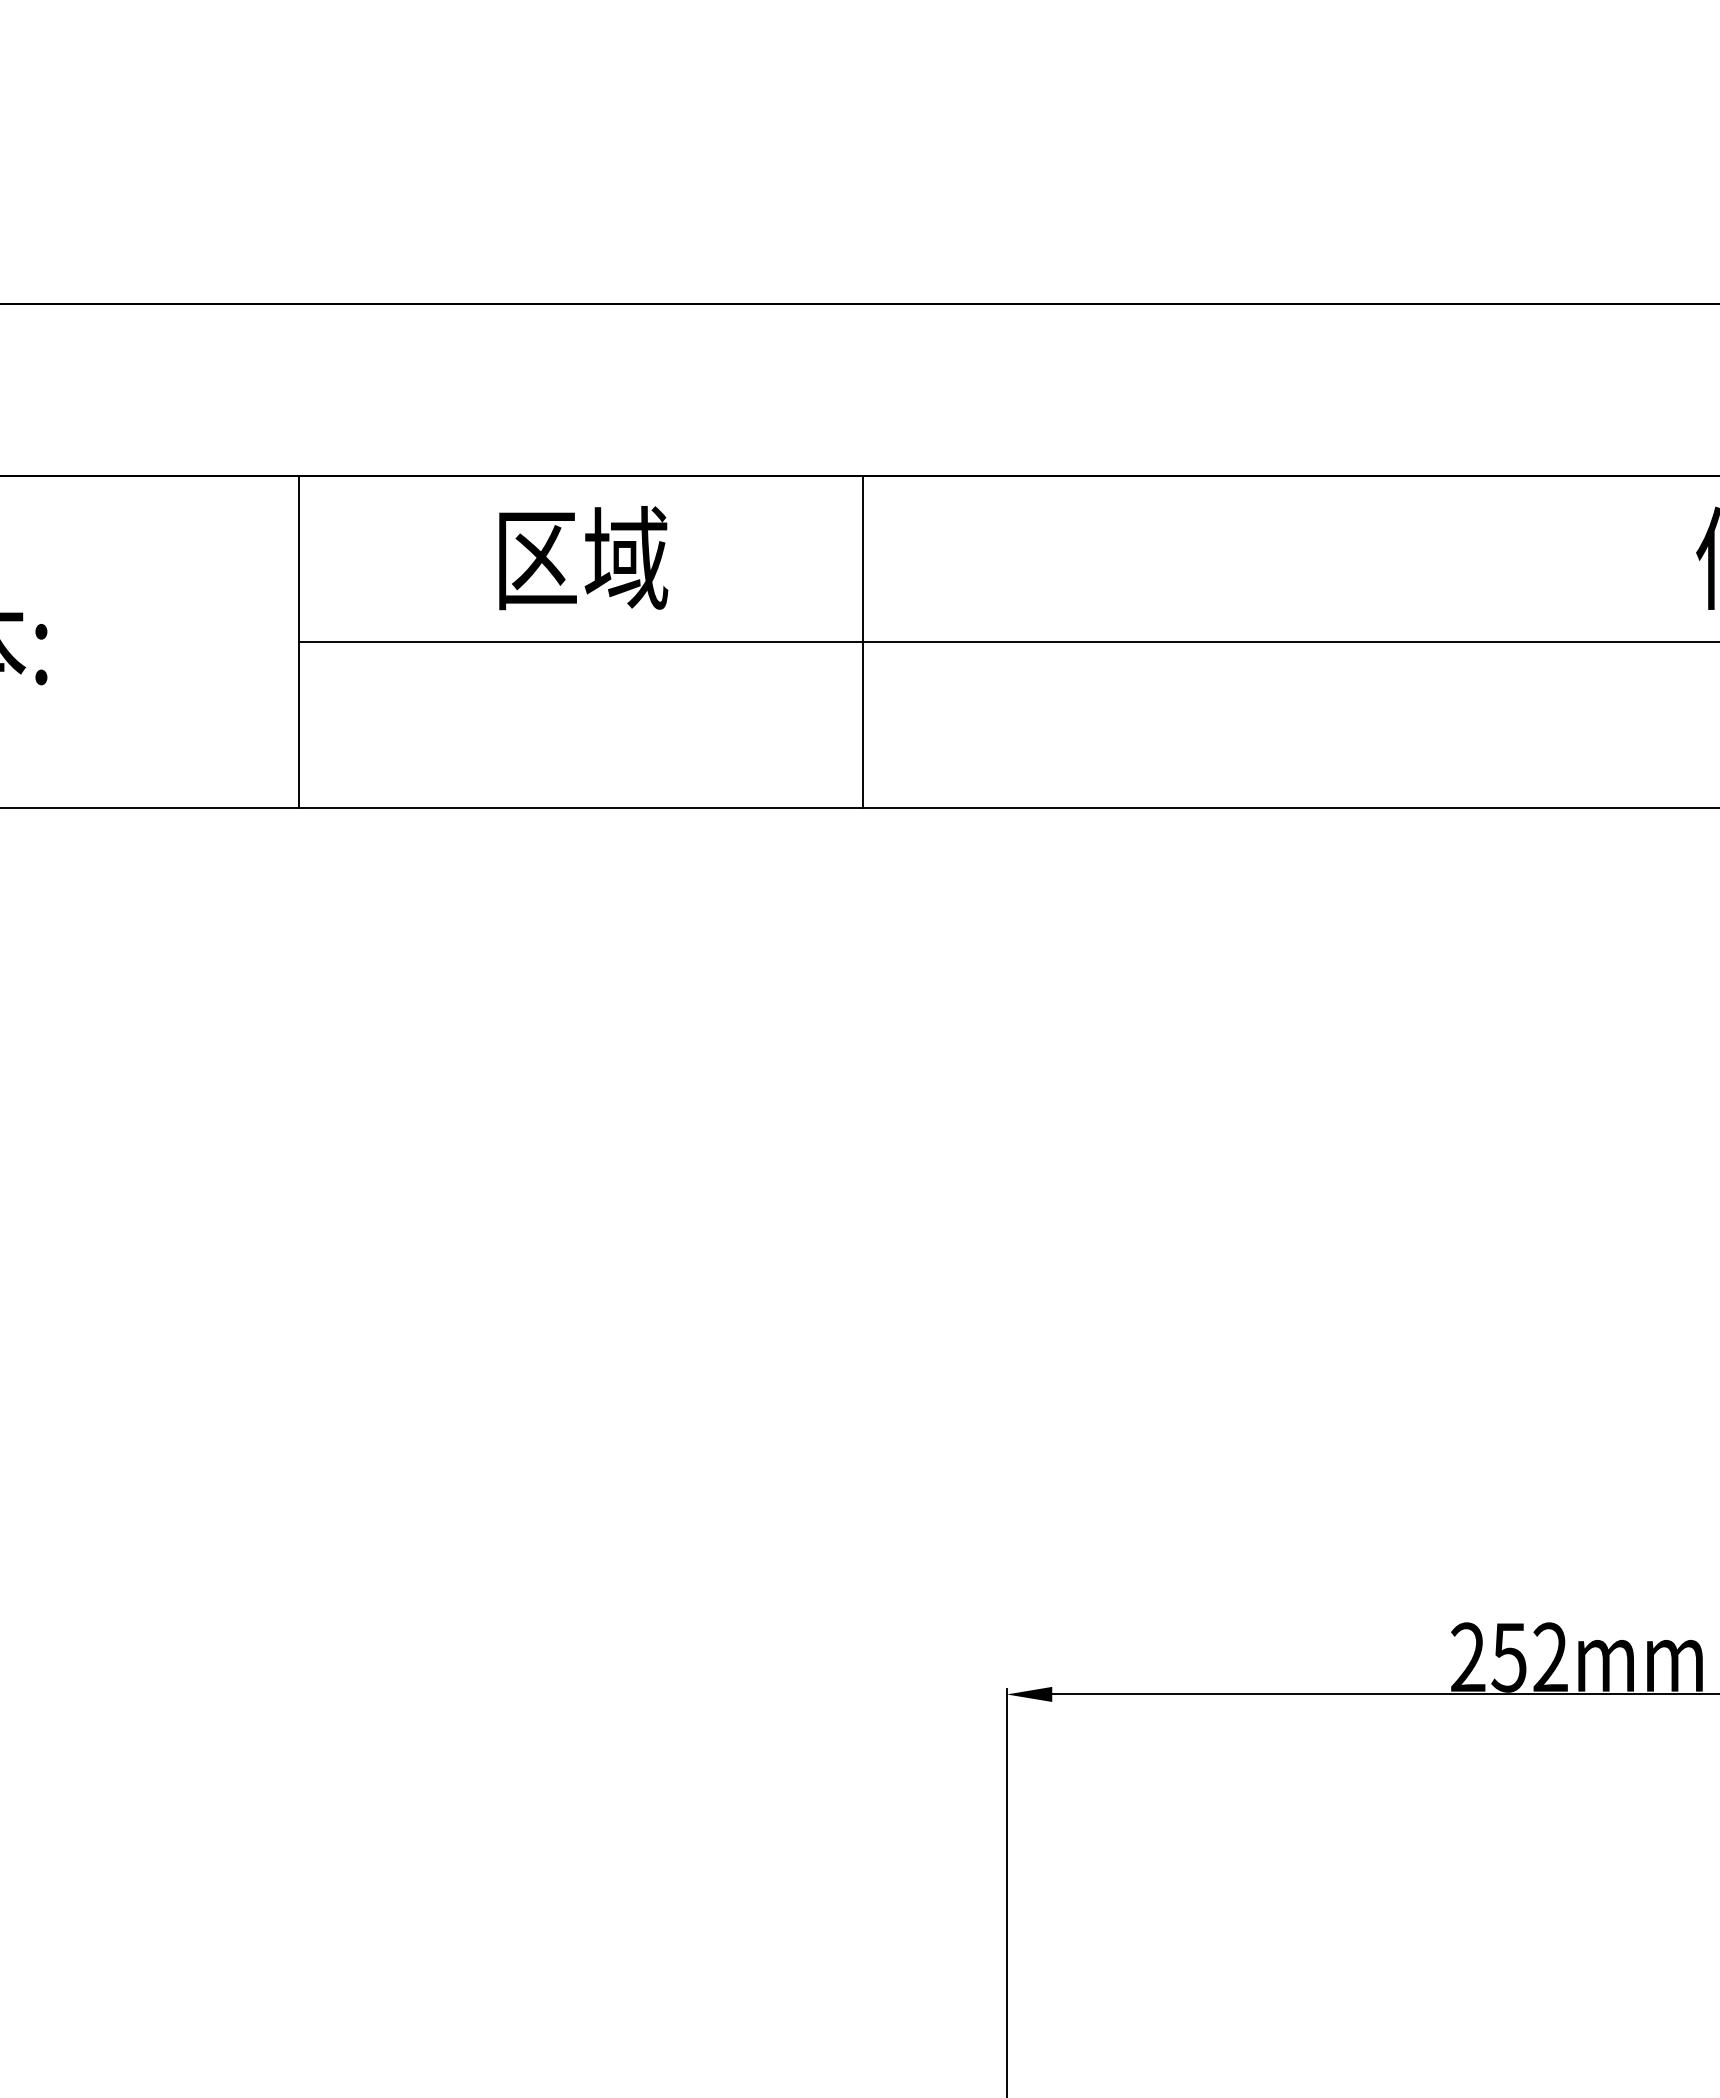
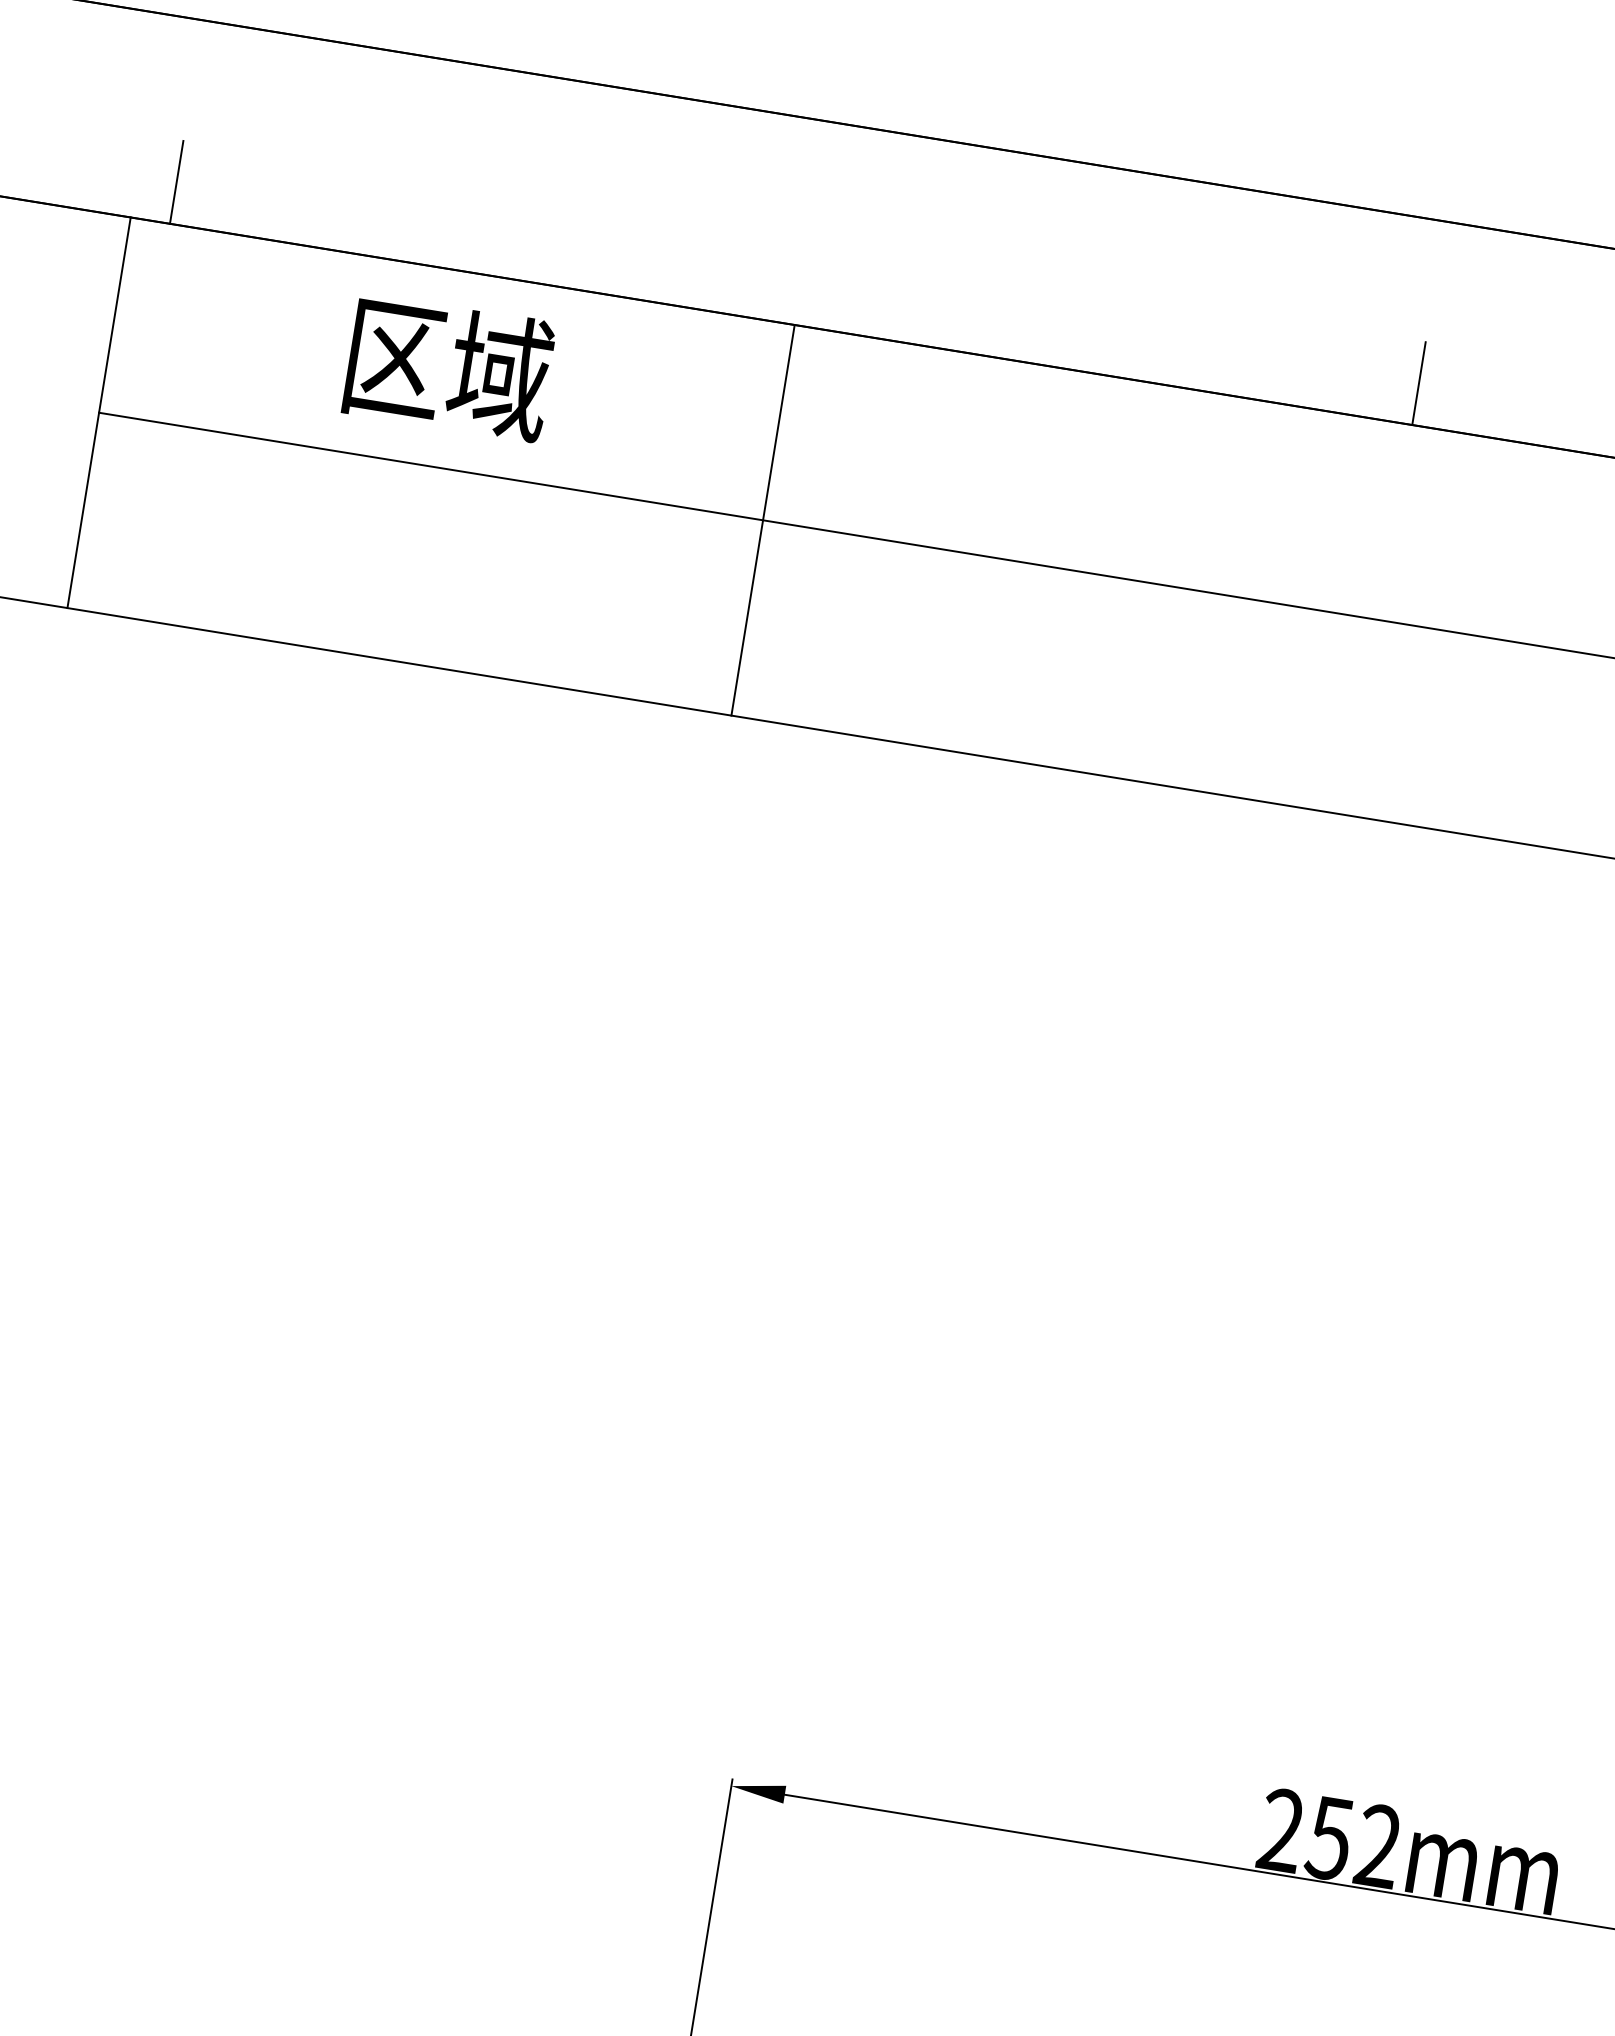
line: (332, 441) -> (176, 182), added
line: (1388, 441) -> (1419, 383), added

